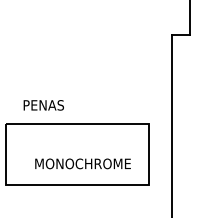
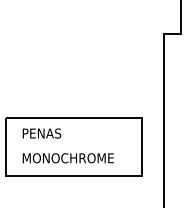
text: (43, 105) -> (41, 133), moved
text: (82, 164) -> (67, 158), moved

